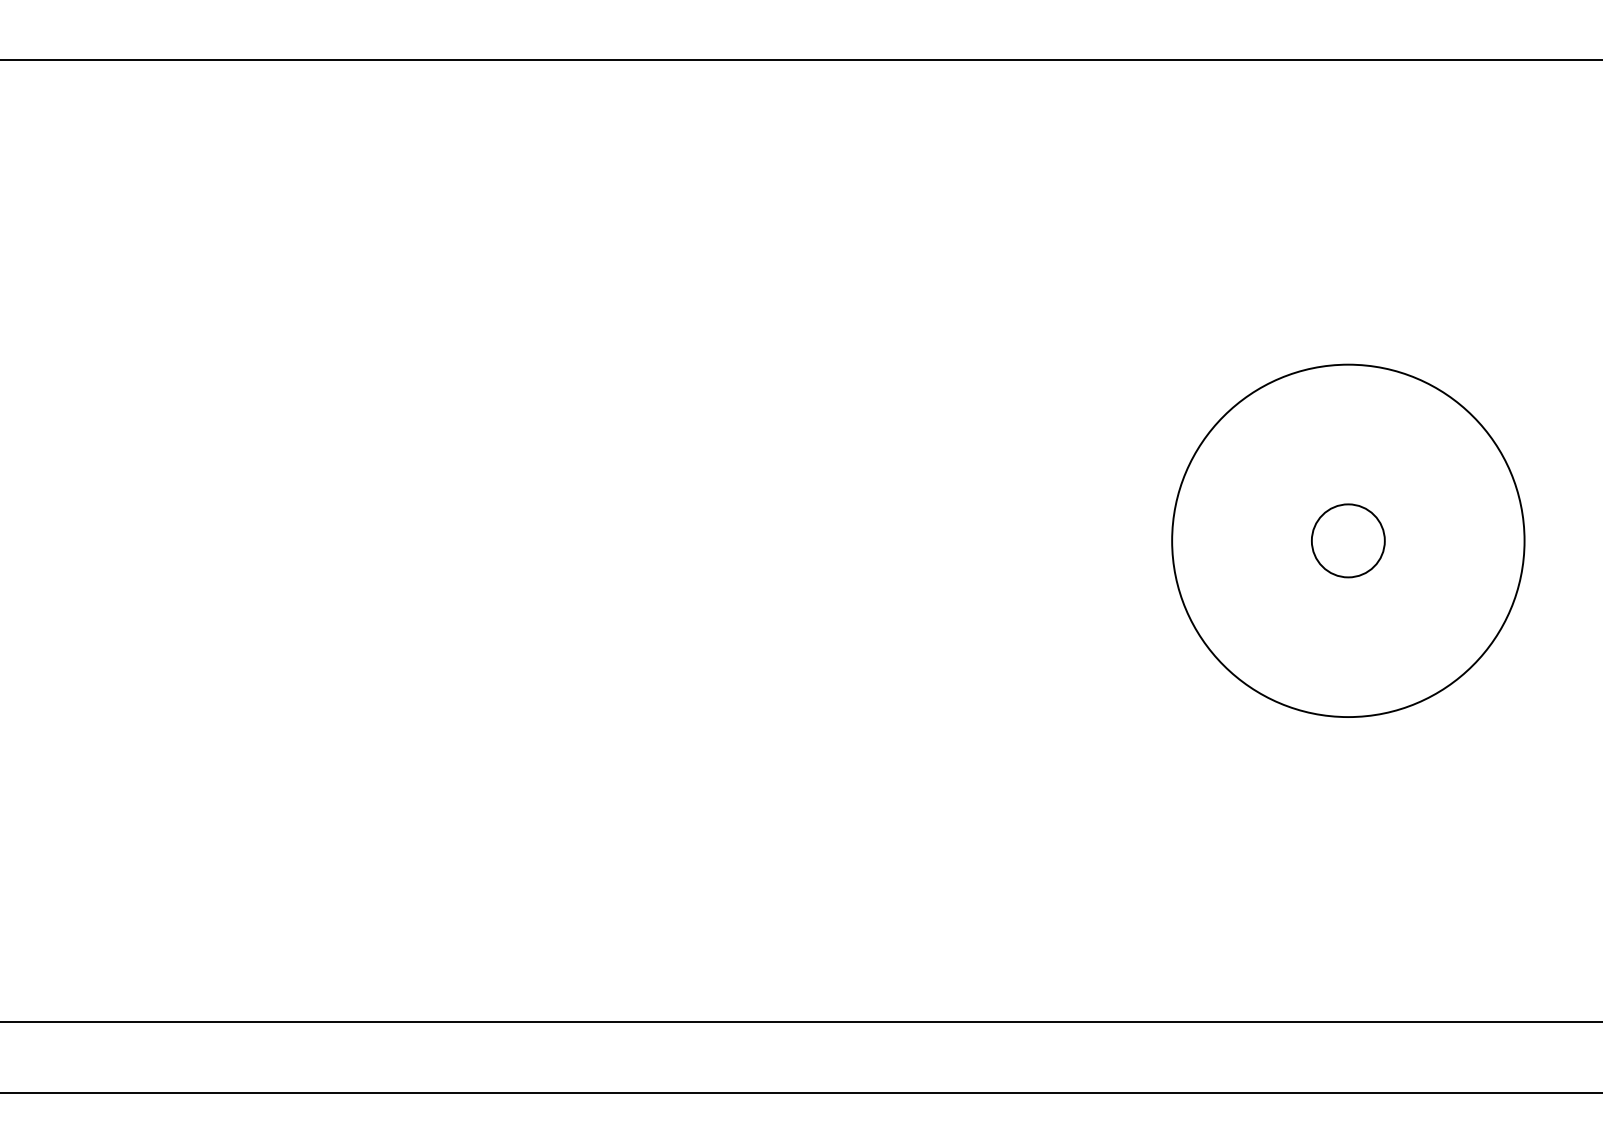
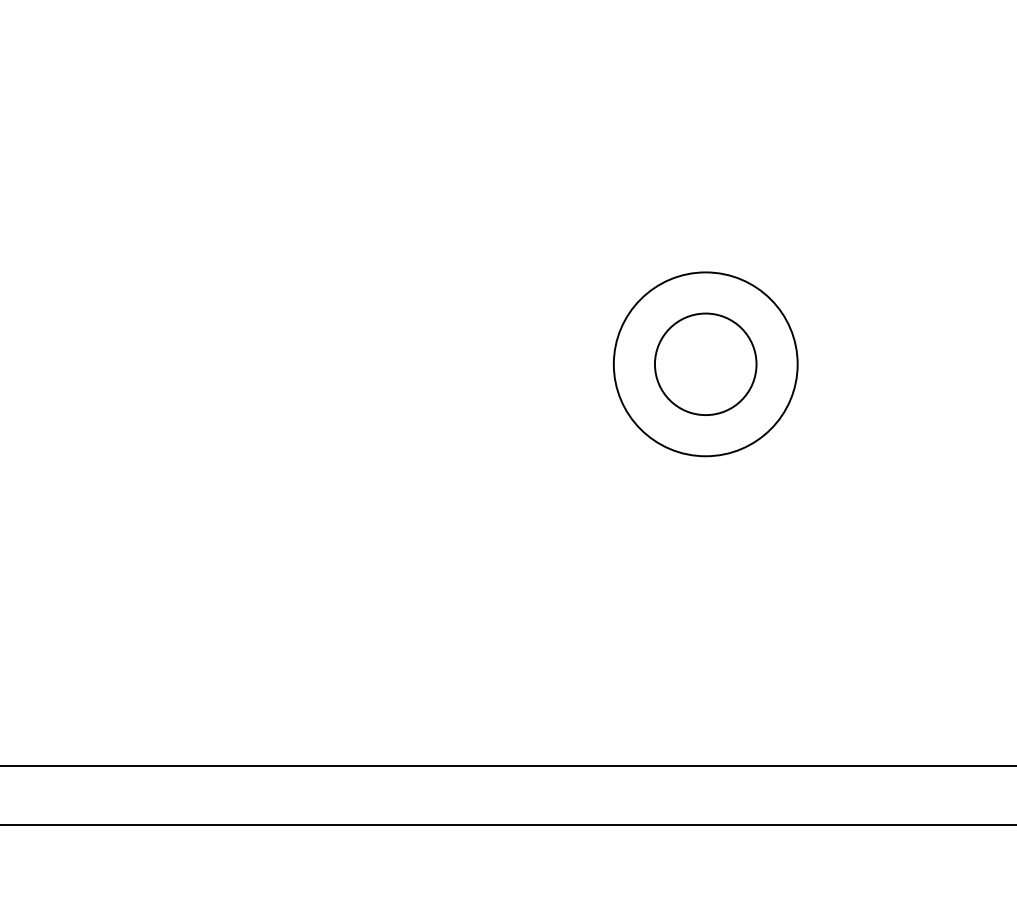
circle: (1348, 540) -> (705, 364), size x0.62
circle: (1348, 540) -> (705, 364), size x1.67

